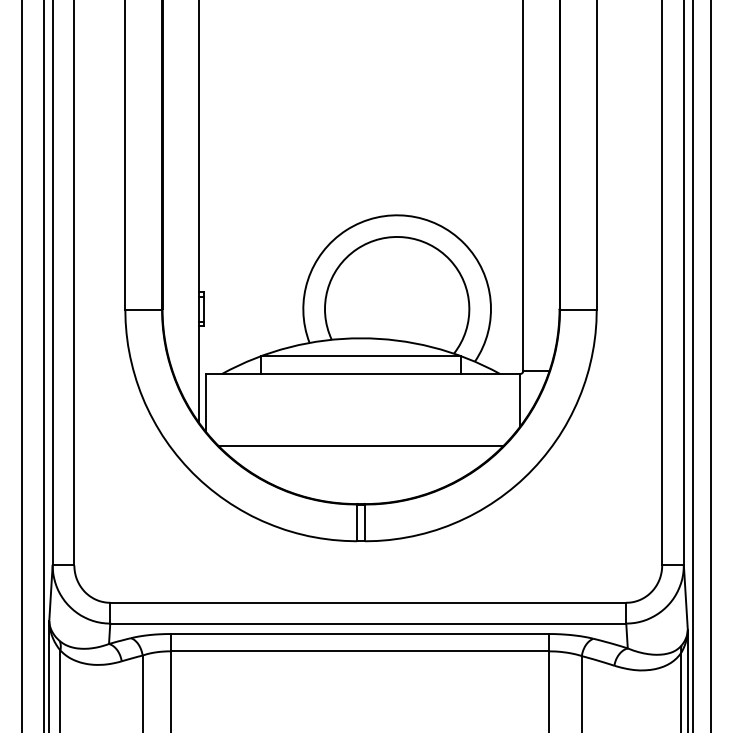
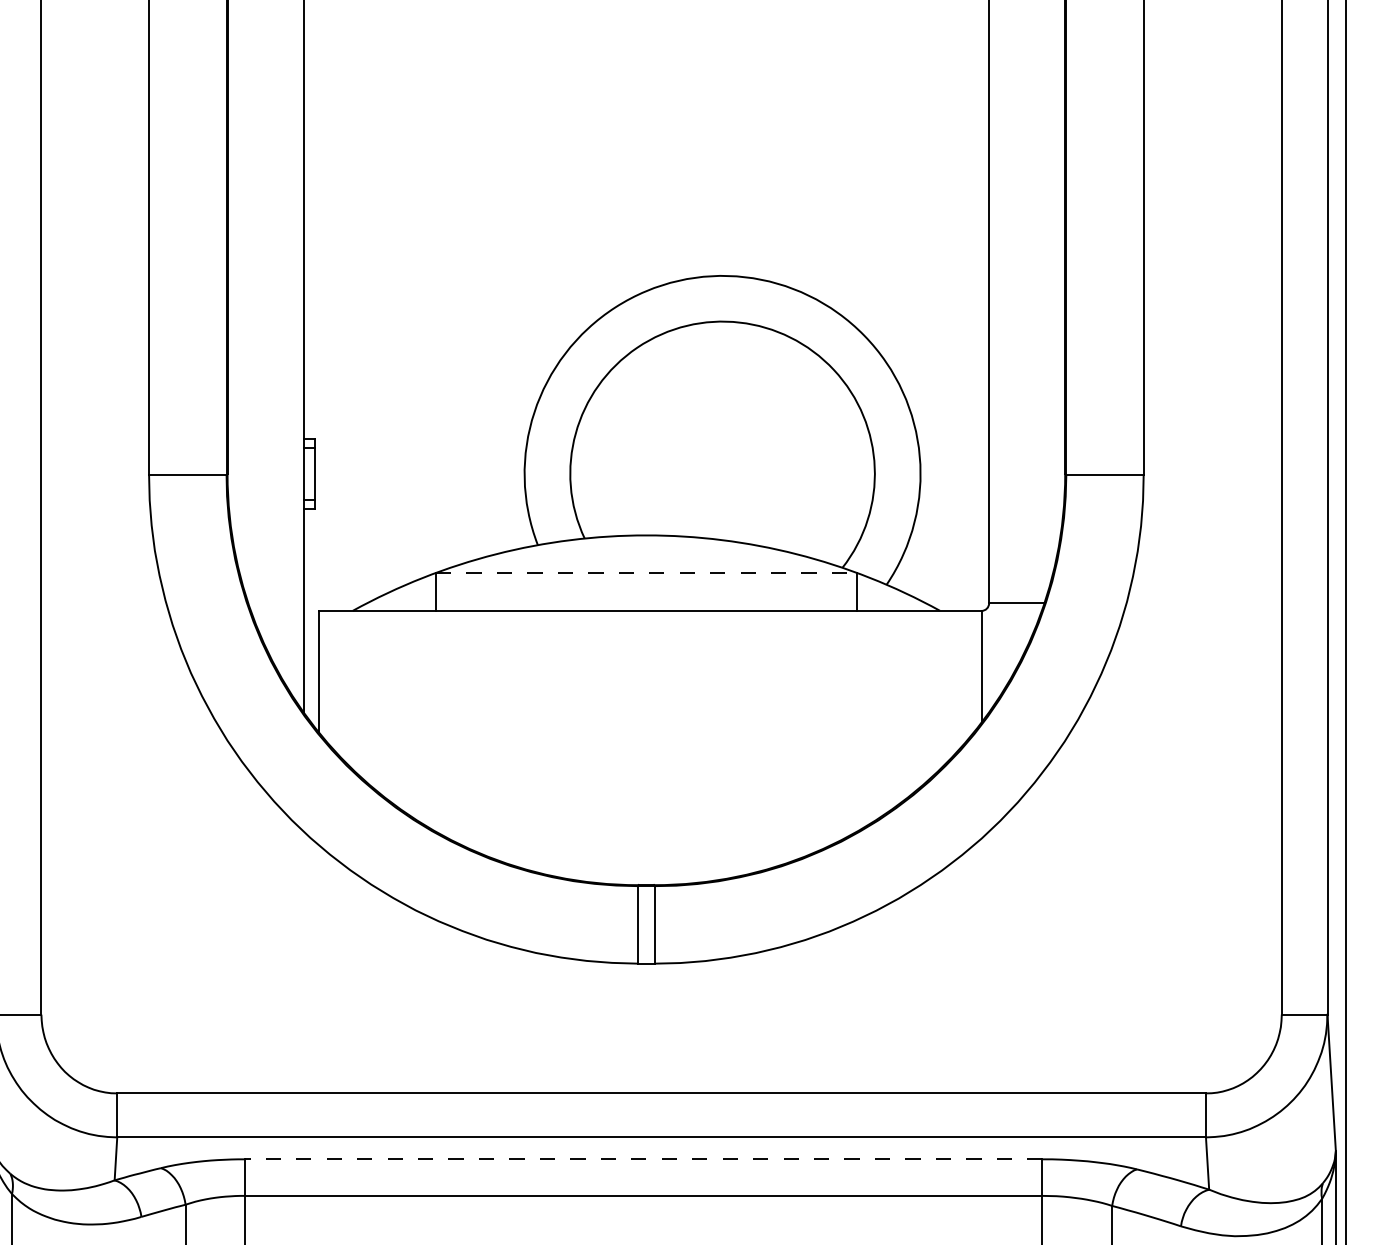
line: (361, 356) -> (647, 573), solid -> dashed
line: (361, 446) -> (647, 763), removed
line: (359, 634) -> (643, 1160), solid -> dashed

